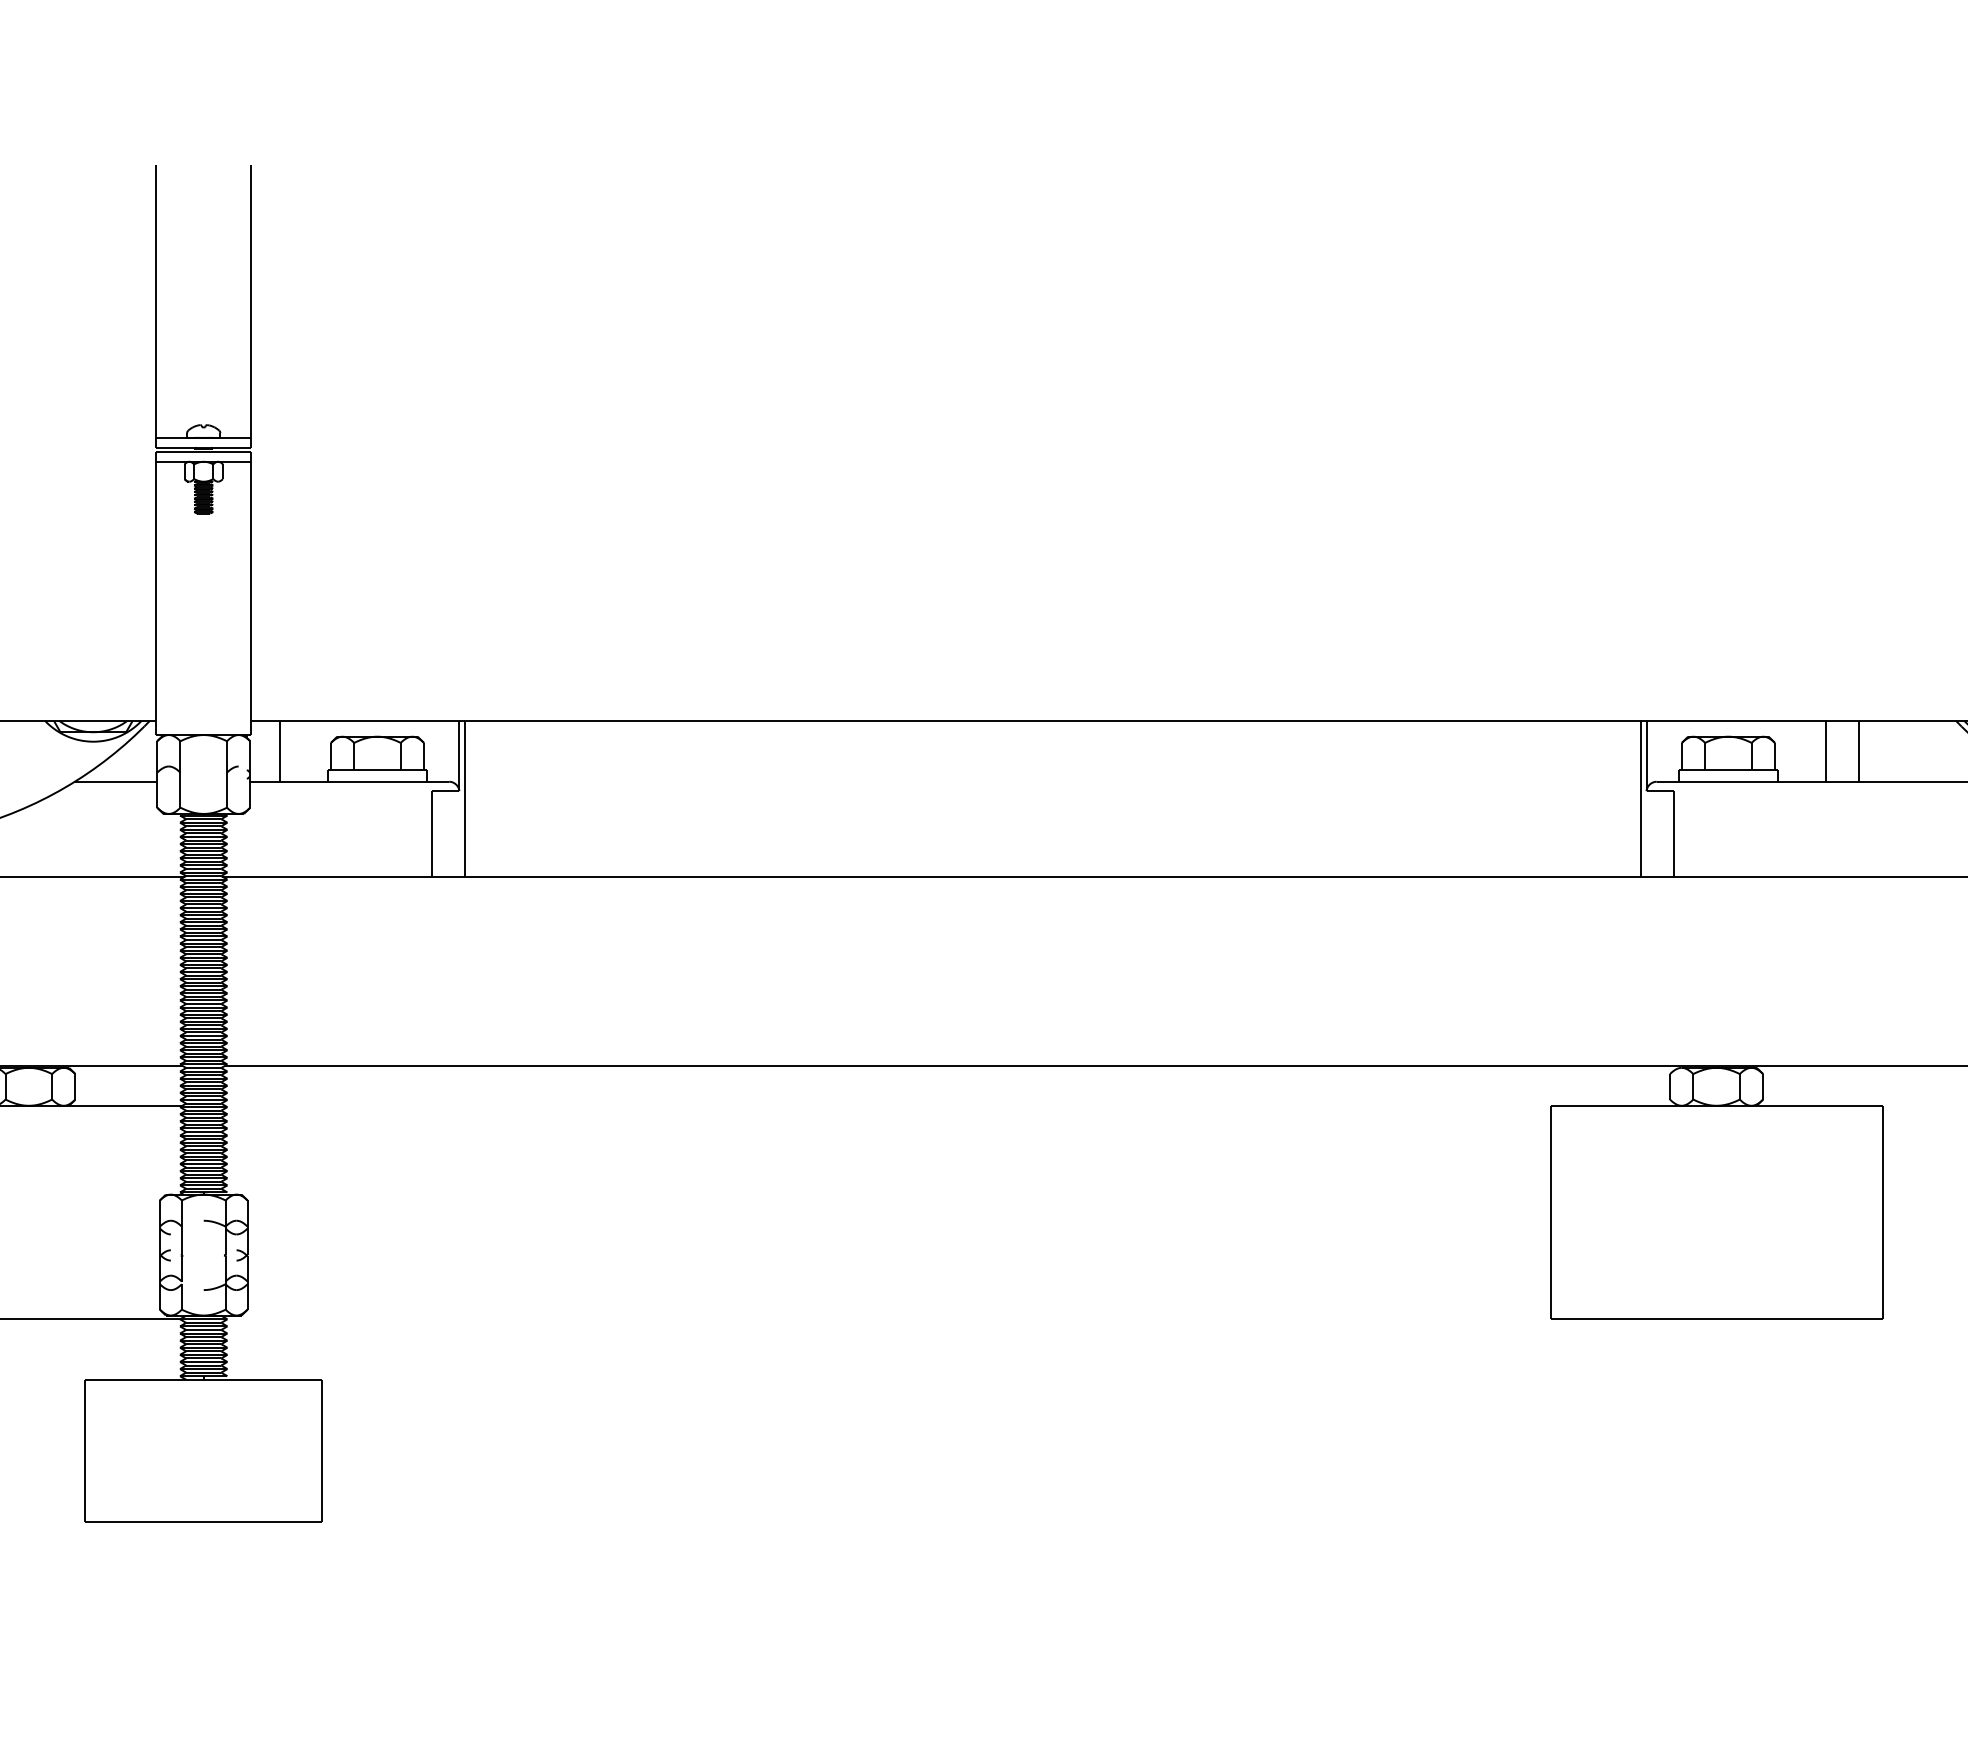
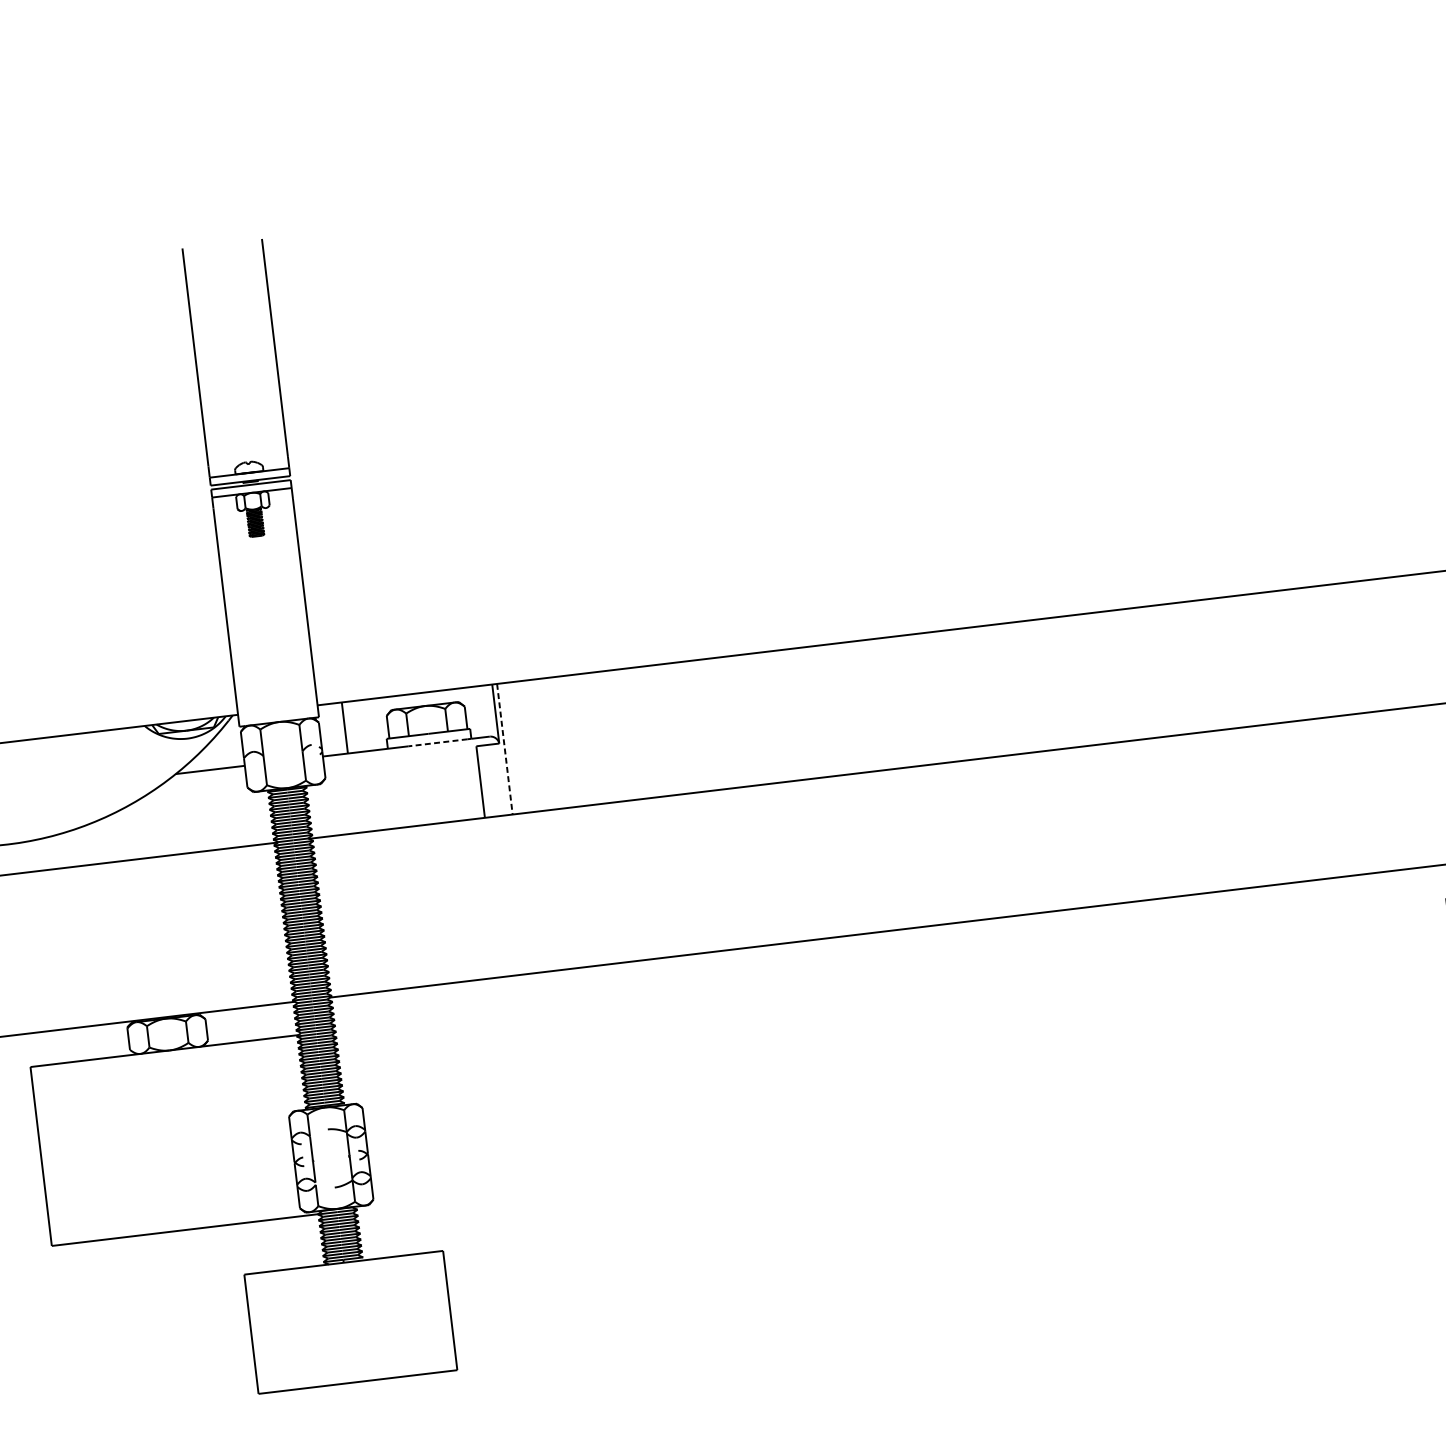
line: (386, 781) -> (437, 742), solid -> dashed
line: (465, 798) -> (505, 749), solid -> dashed

